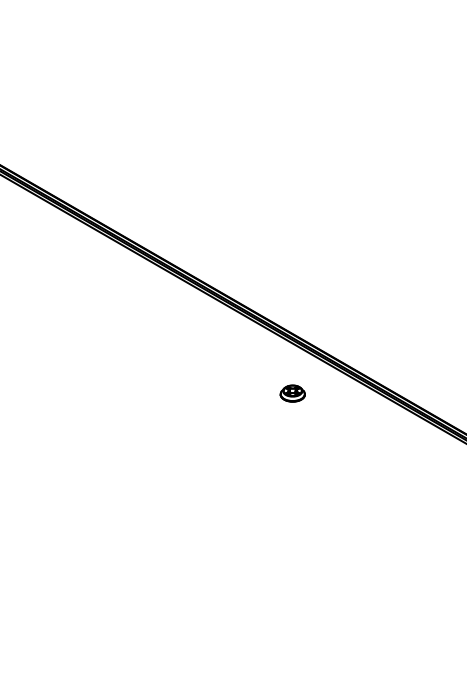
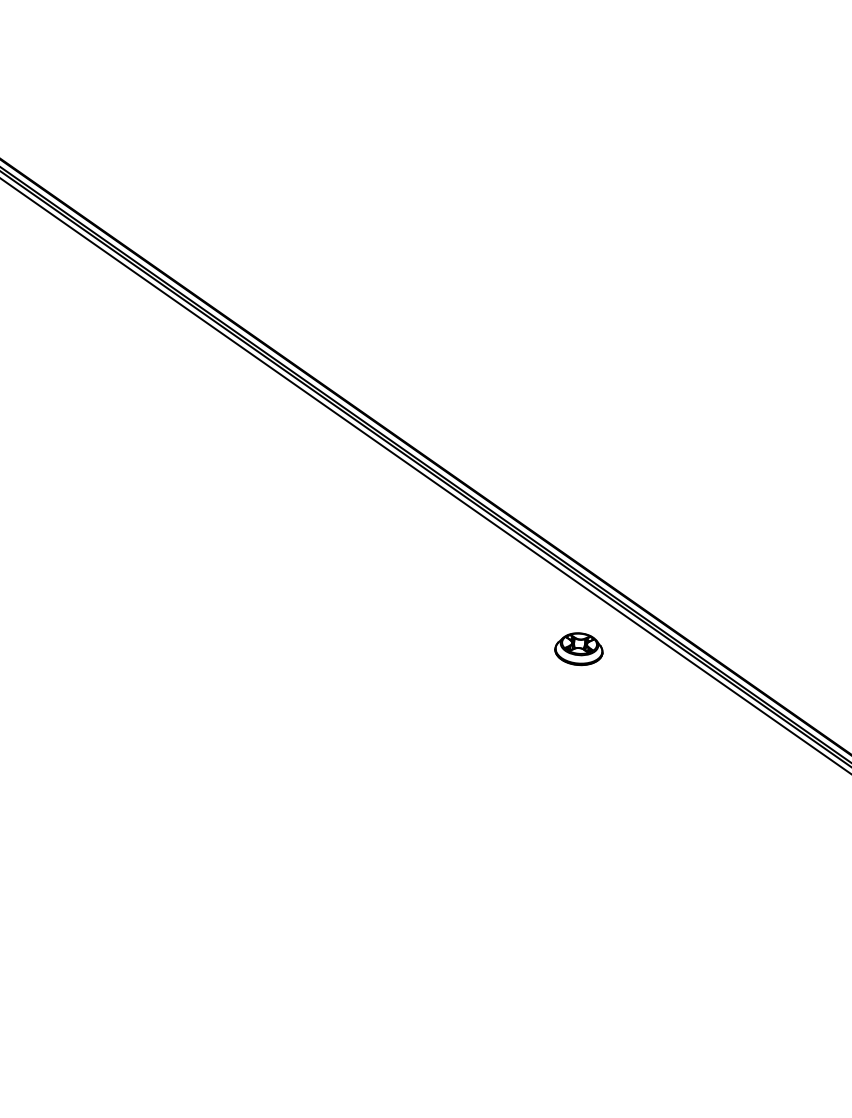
part: (292, 393) -> (578, 648), moved

